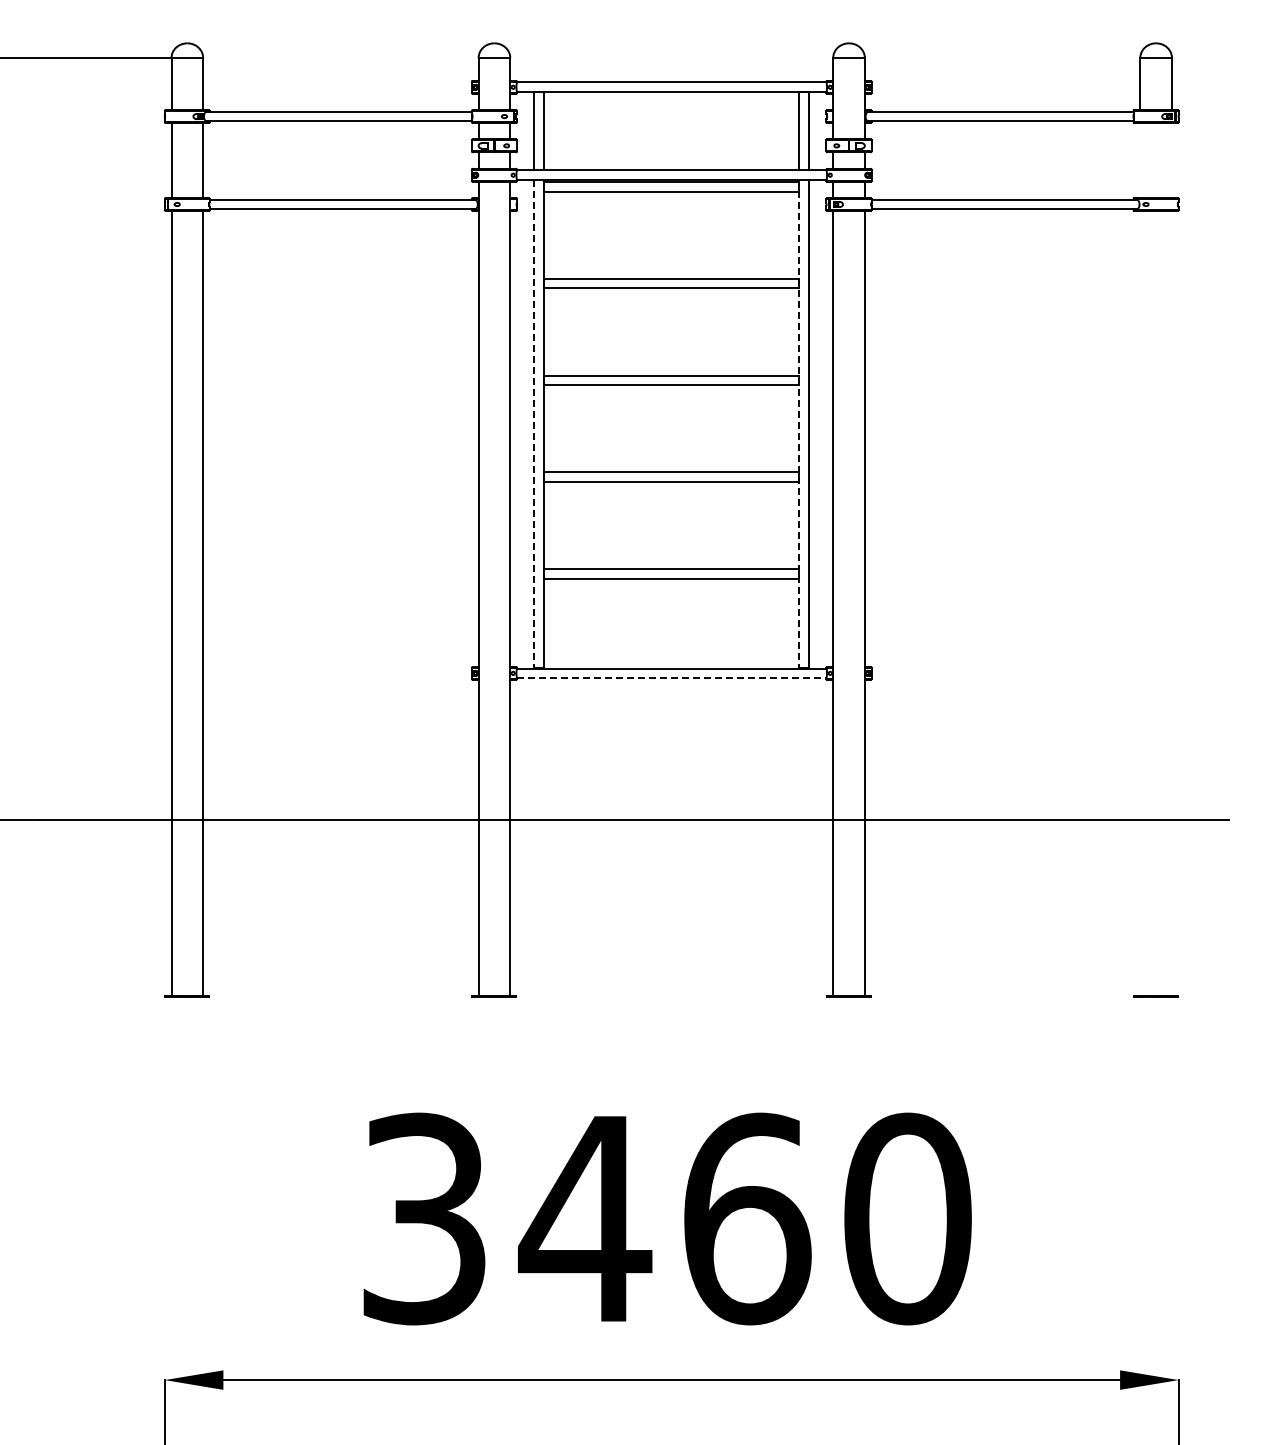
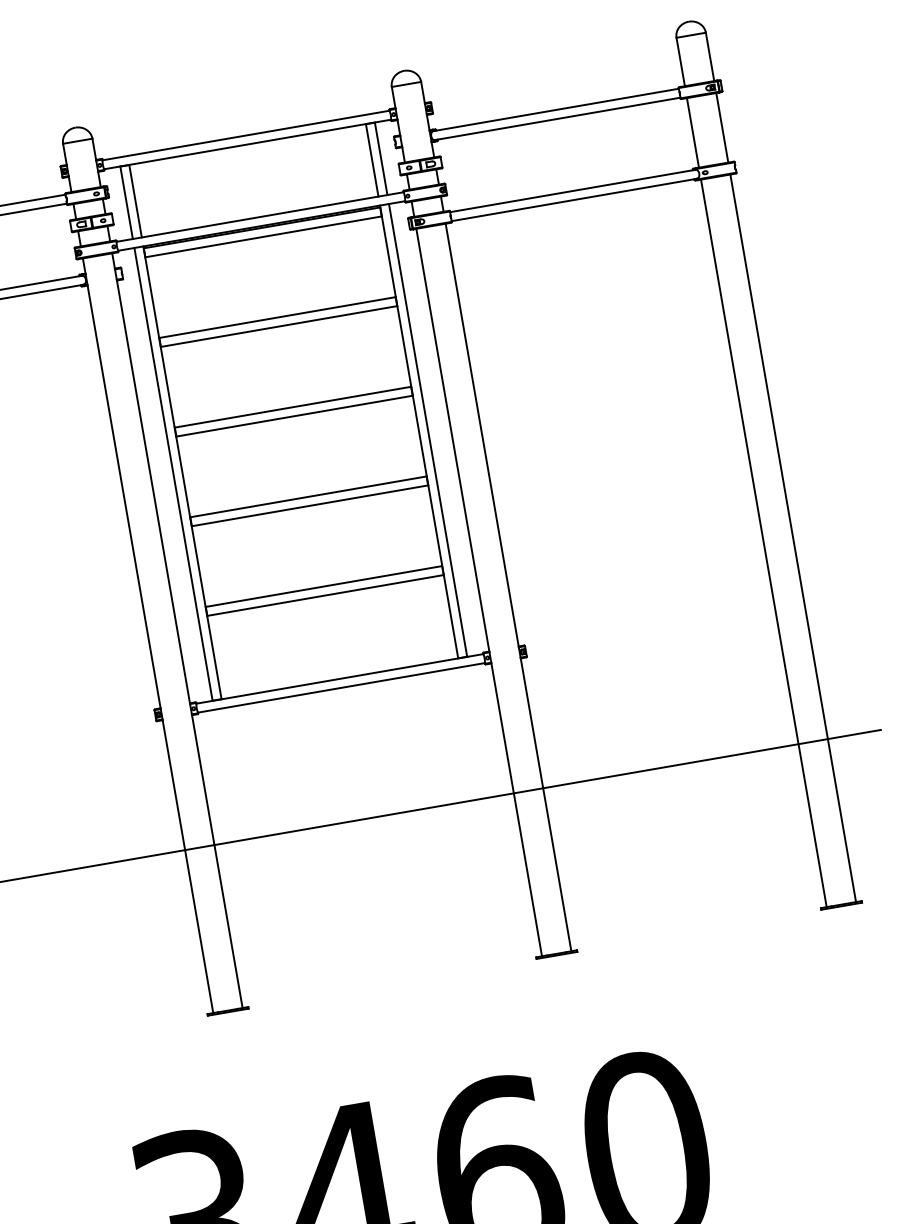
line: (1140, 160) -> (693, 132), added
line: (1171, 160) -> (721, 127), added
line: (534, 424) -> (173, 474), dashed -> solid
line: (799, 424) -> (419, 432), dashed -> solid
line: (1140, 602) -> (763, 542), added
line: (1171, 602) -> (792, 537), added
line: (671, 678) -> (341, 688), dashed -> solid

